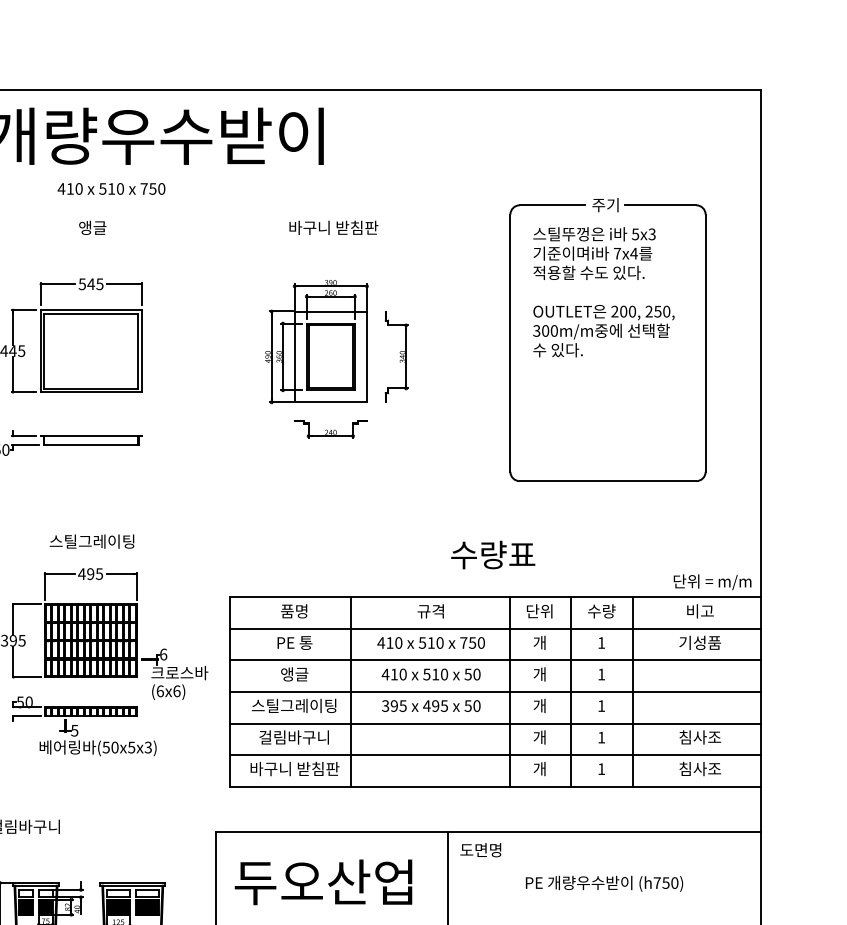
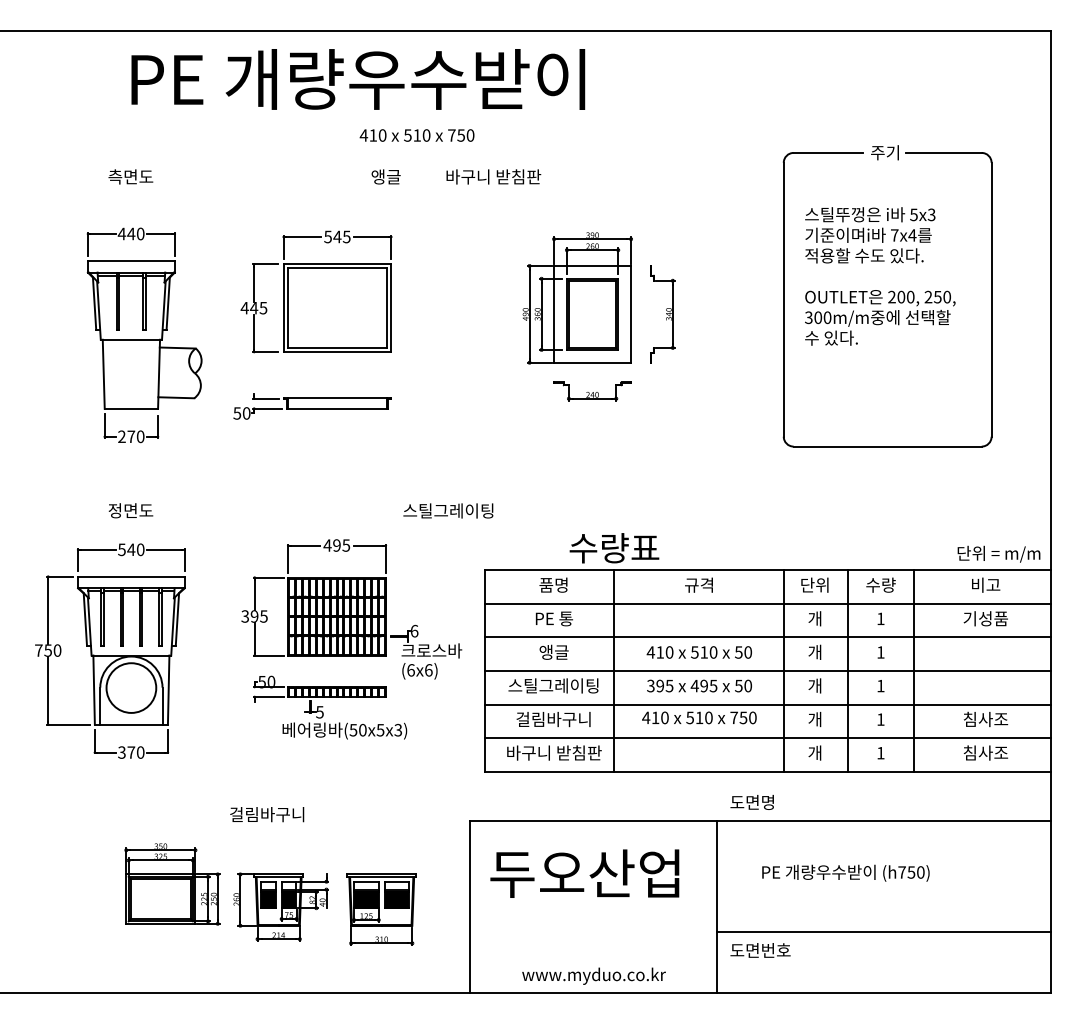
text: (110, 188) -> (416, 135), moved
text: (92, 227) -> (385, 176), moved
text: (333, 227) -> (493, 176), moved
text: (604, 292) -> (880, 276), moved
text: (92, 541) -> (448, 510), moved
text: (493, 555) -> (614, 548), moved
text: (431, 642) -> (699, 717), moved
text: (480, 850) -> (751, 802), moved
text: (604, 883) -> (845, 872), moved

